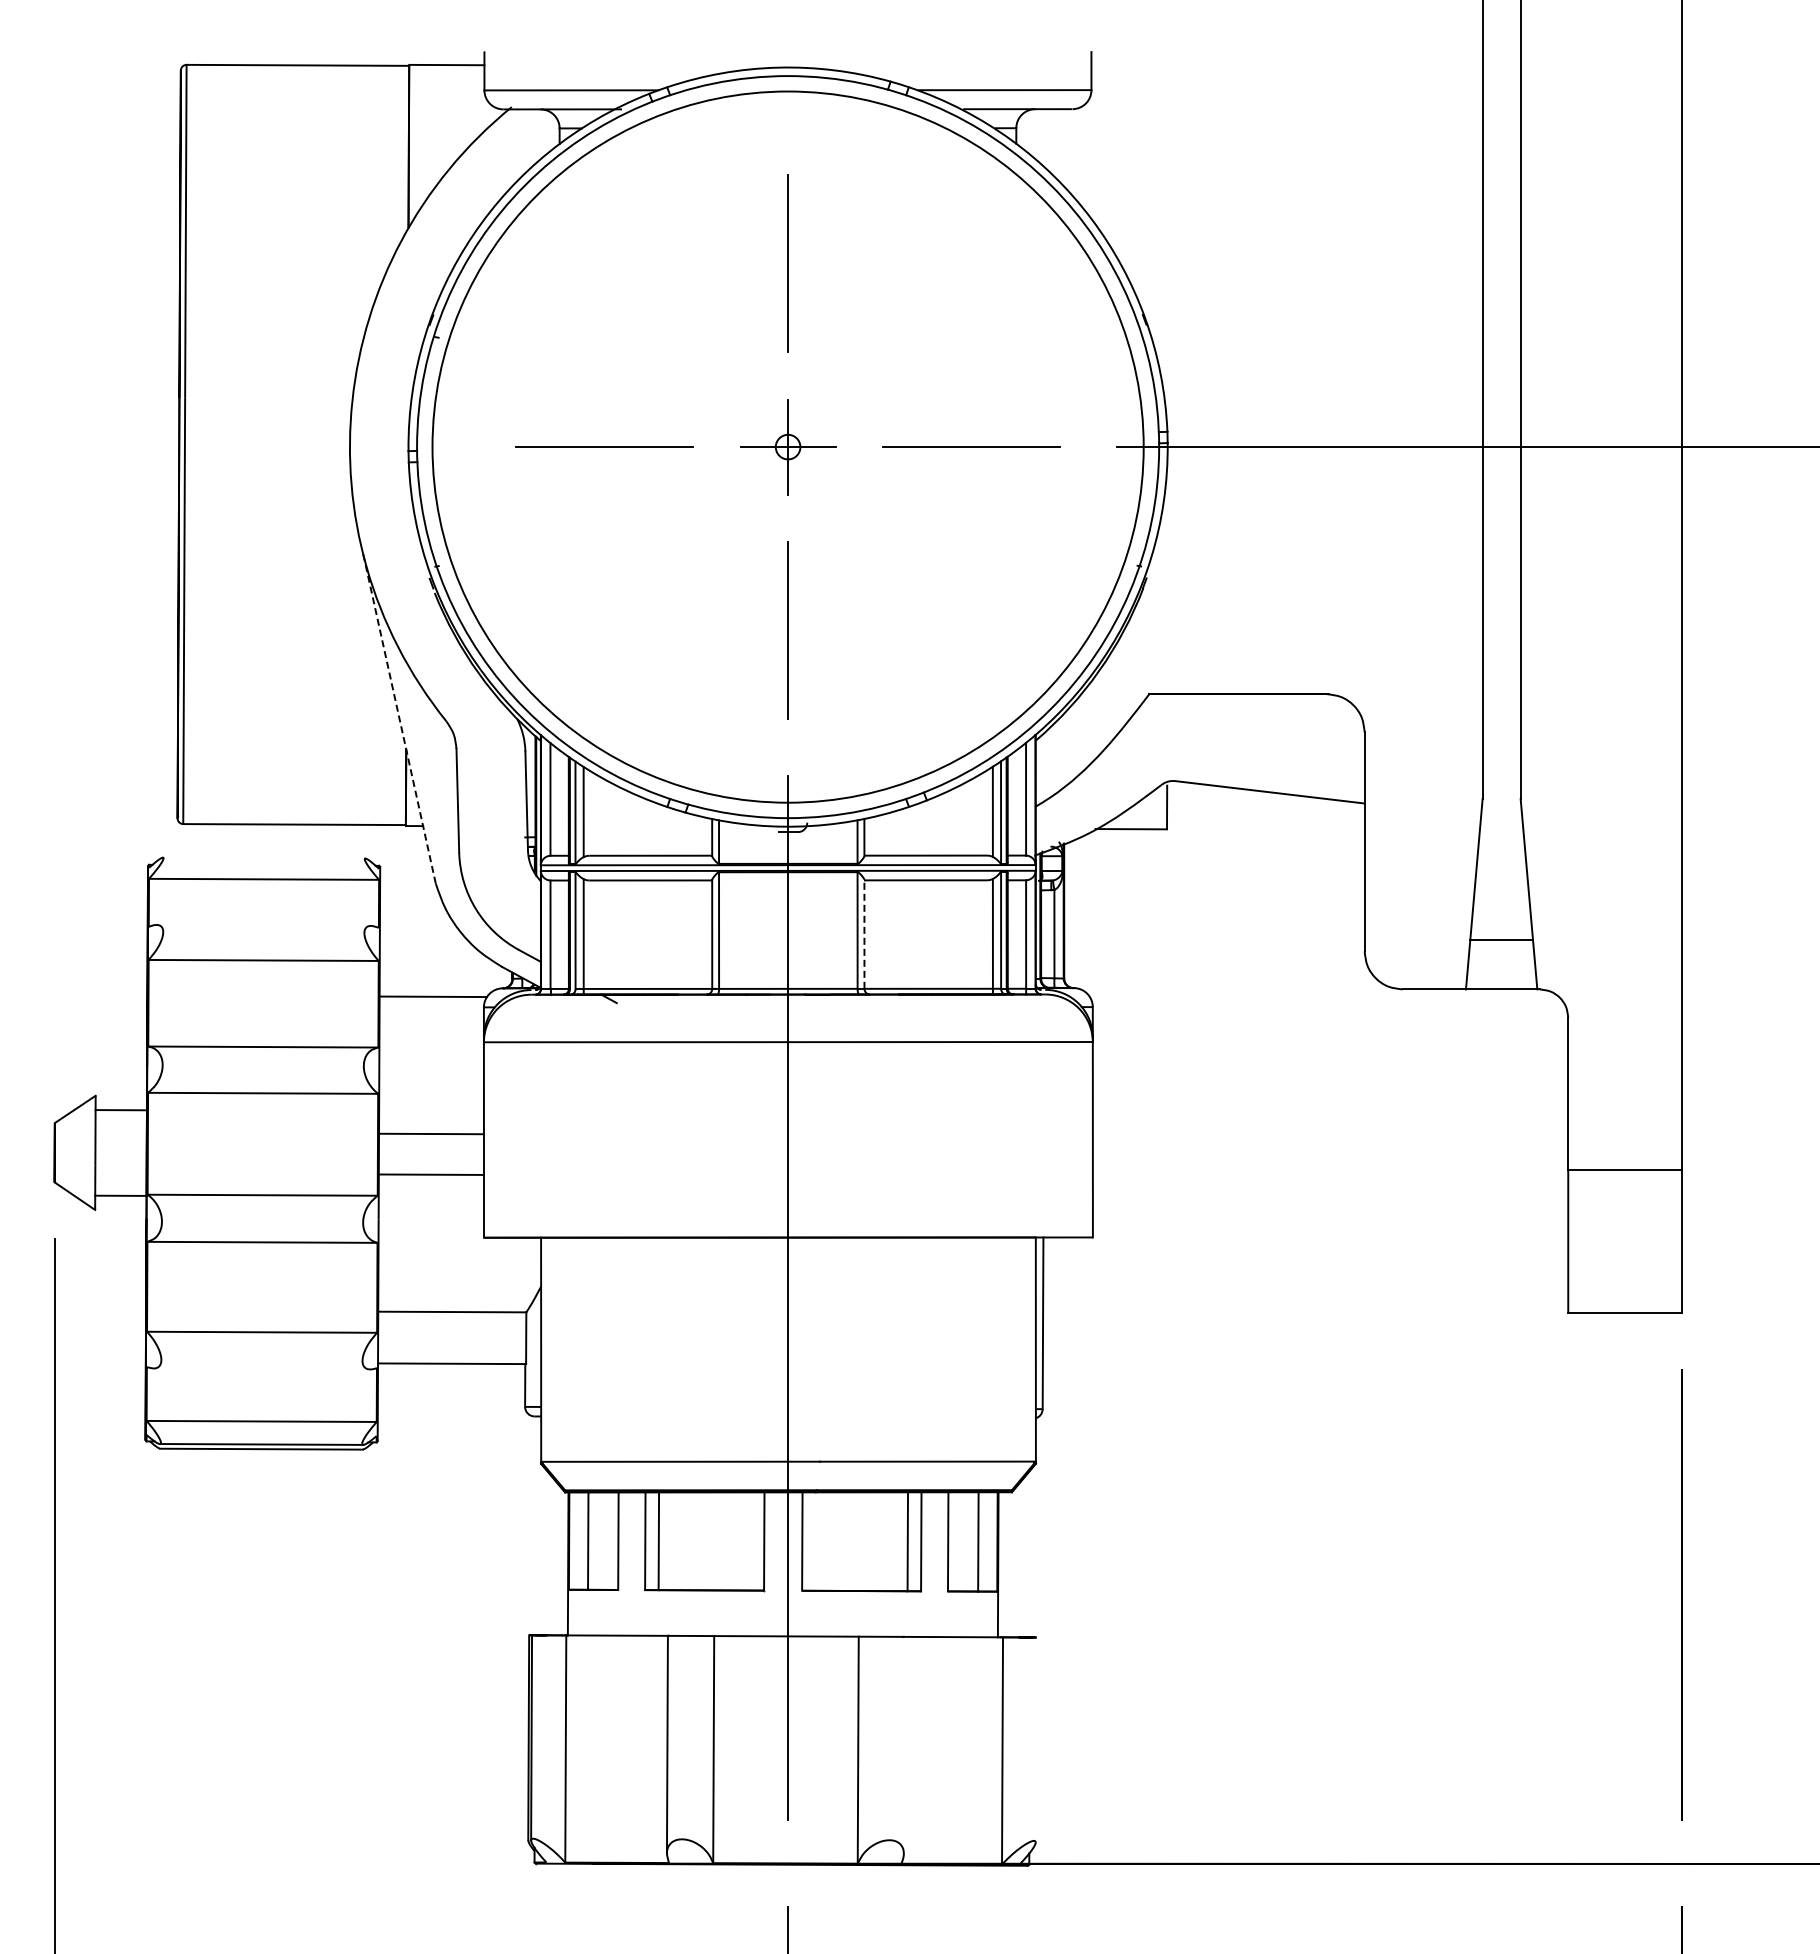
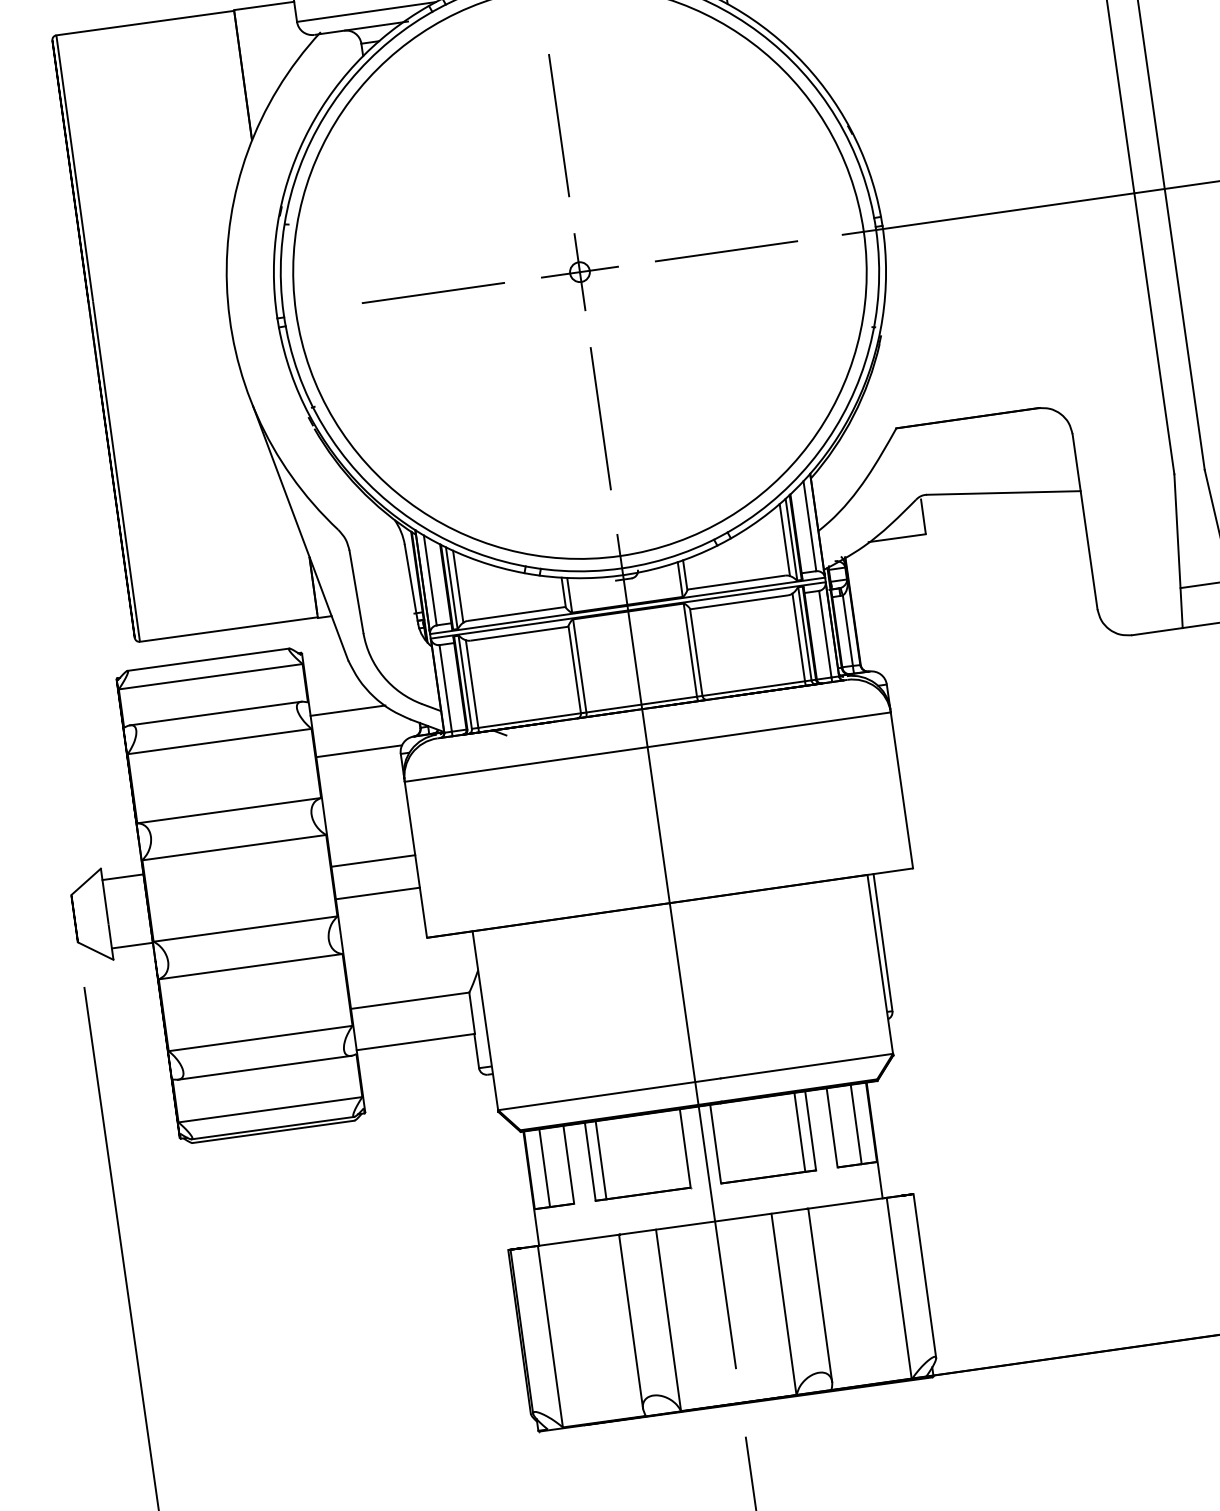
line: (399, 719) -> (300, 533), dashed -> solid
line: (263, 857) -> (207, 659), added
line: (263, 924) -> (215, 712), added
line: (864, 933) -> (696, 651), dashed -> solid
line: (426, 944) -> (347, 710), added
line: (261, 1368) -> (264, 1067), added
line: (1035, 1739) -> (924, 1275), added
line: (903, 1744) -> (819, 1294), added

